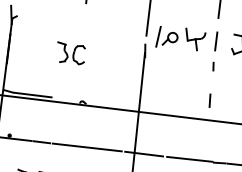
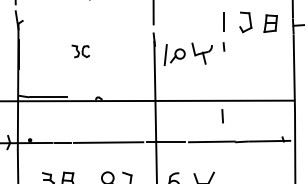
part: (180, 37) -> (187, 53), moved
part: (70, 53) -> (80, 51), size x0.6
line: (209, 100) -> (222, 116), moved

